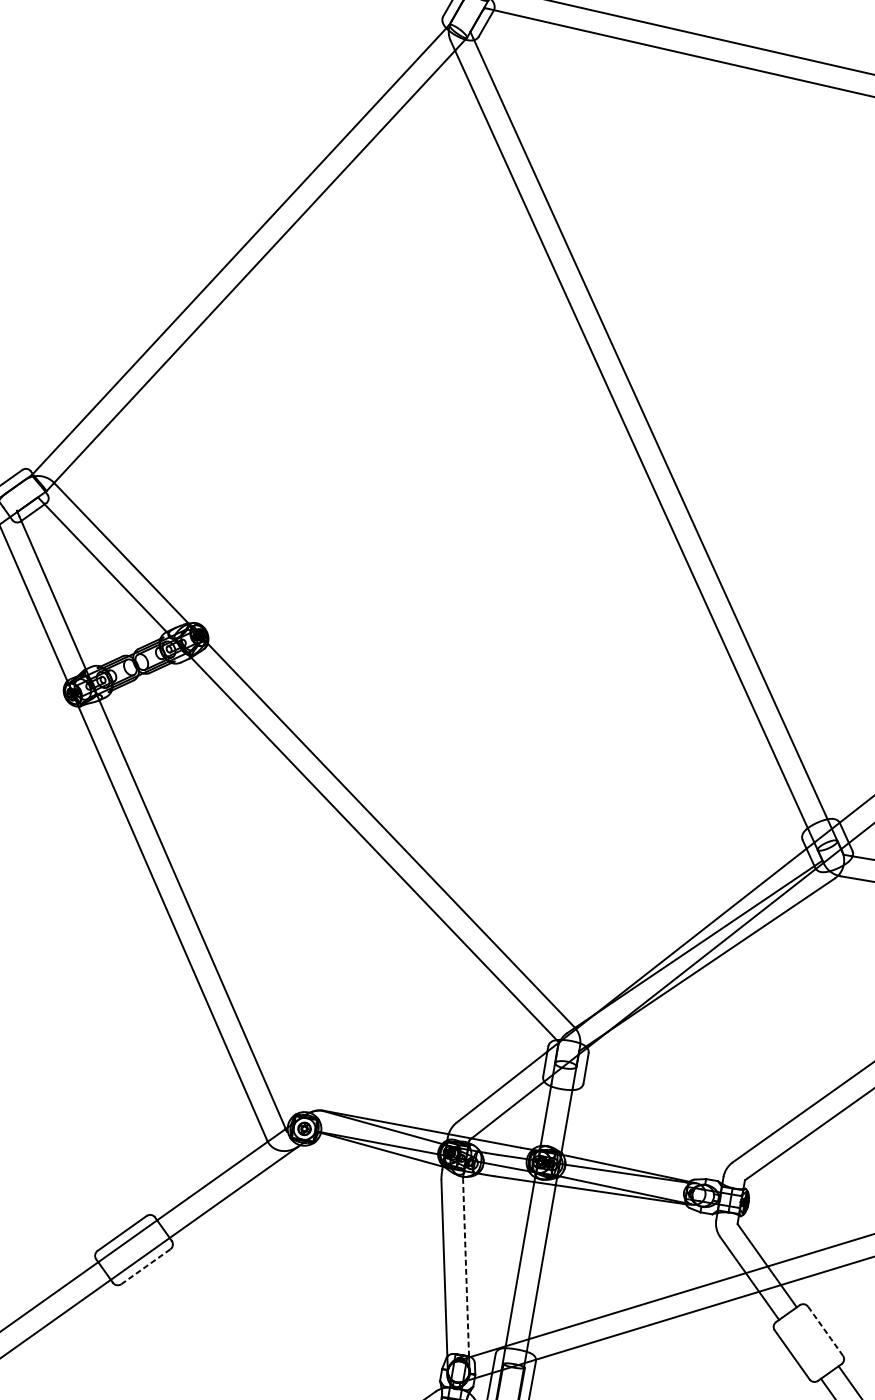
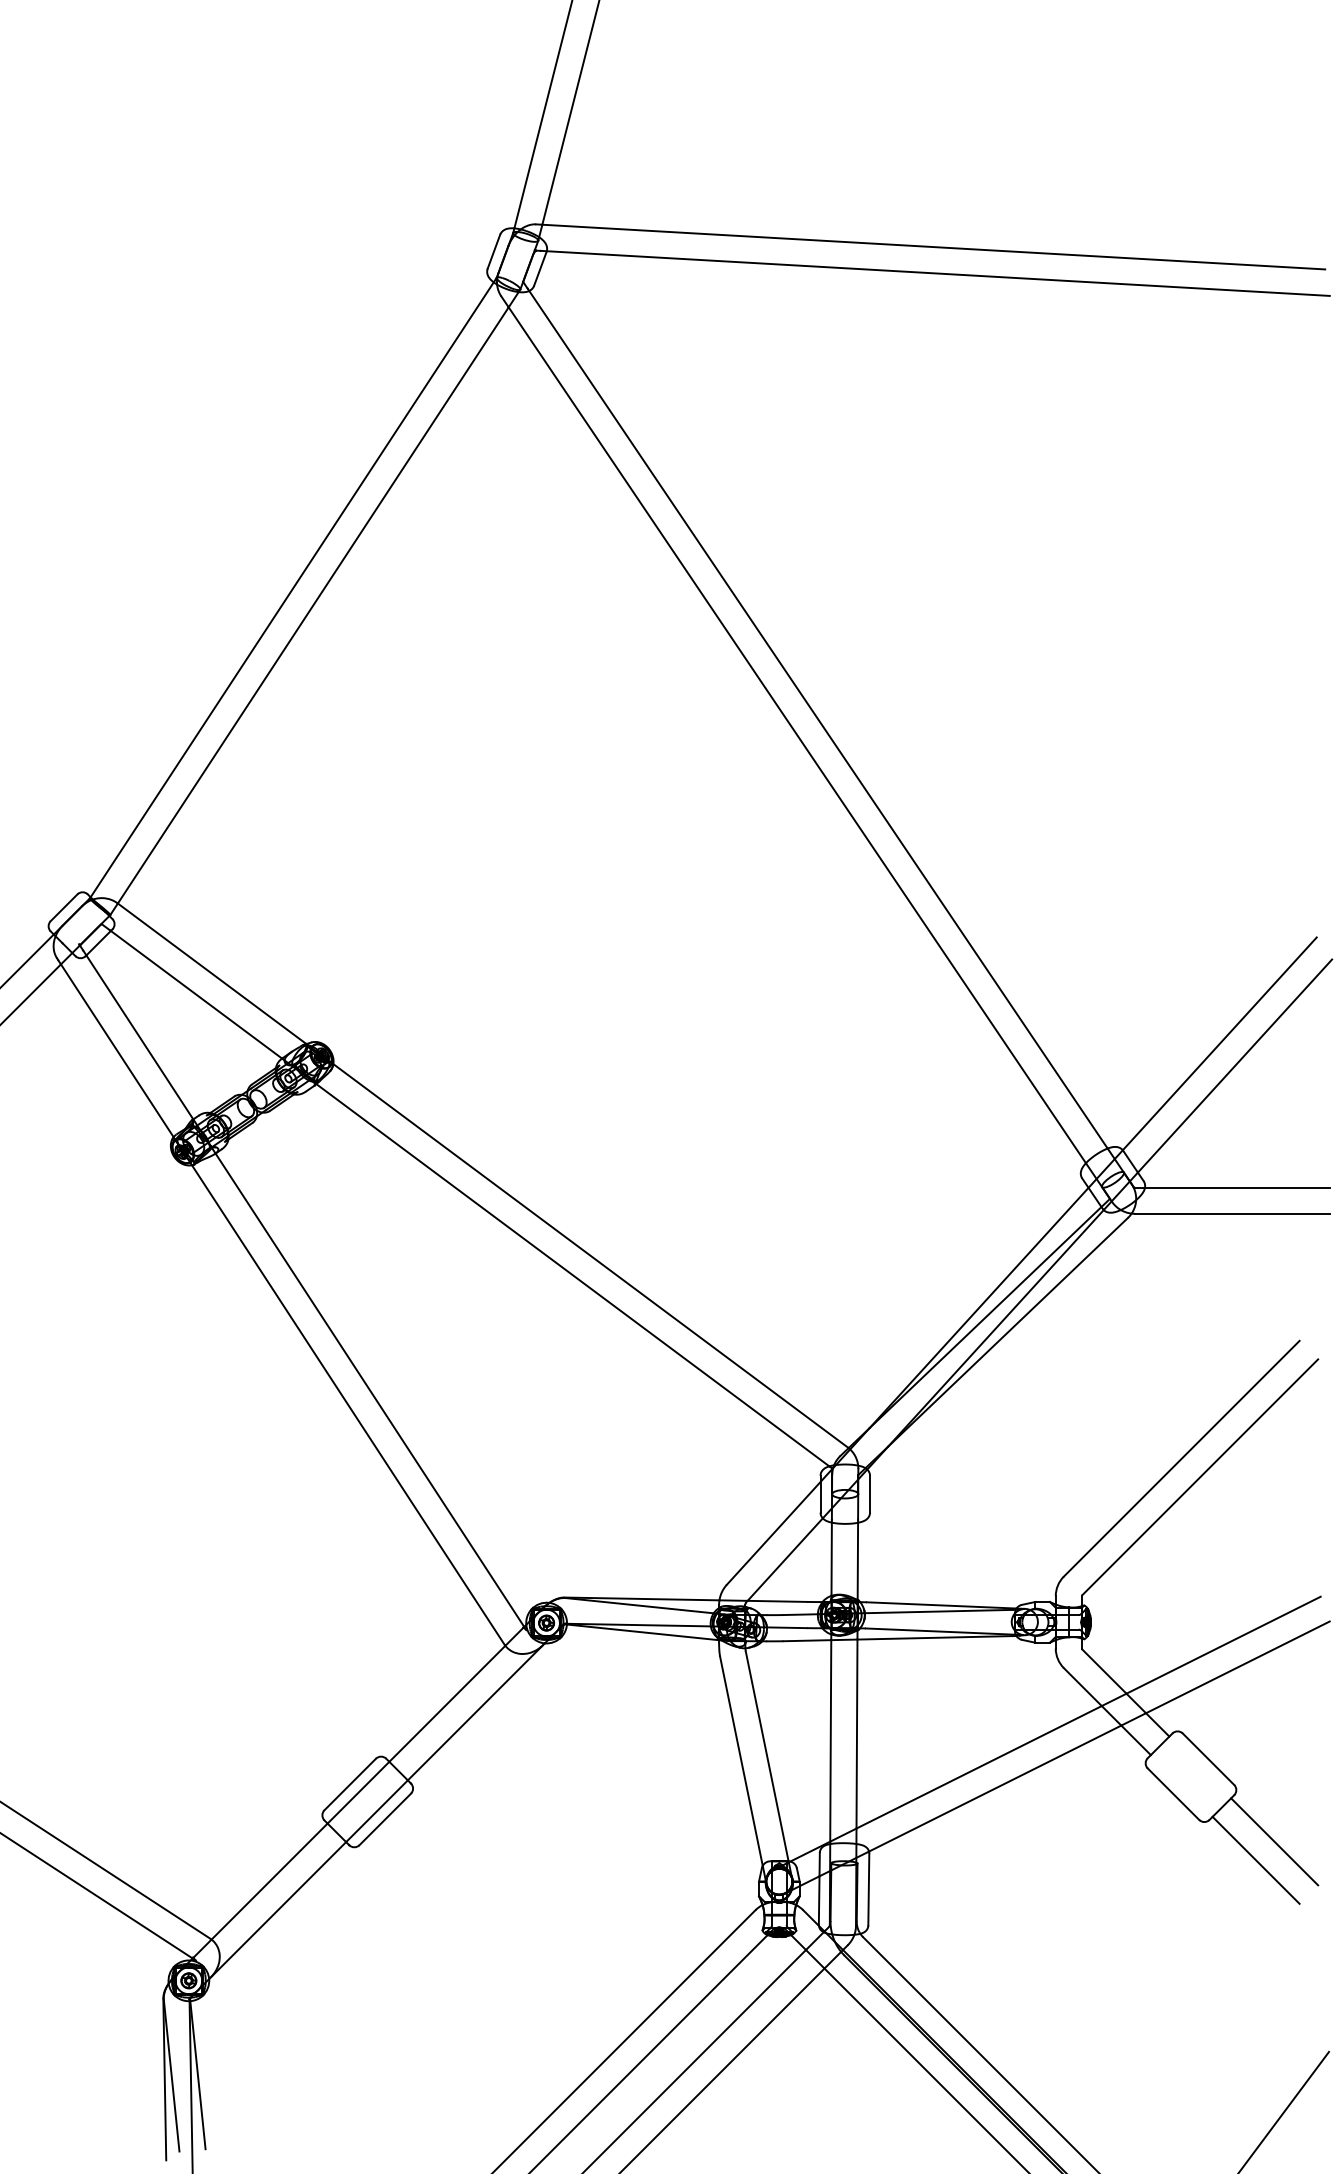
line: (145, 1266) -> (384, 1819), dashed -> solid
line: (466, 1267) -> (767, 1755), dashed -> solid
line: (825, 1331) -> (1208, 1759), dashed -> solid

